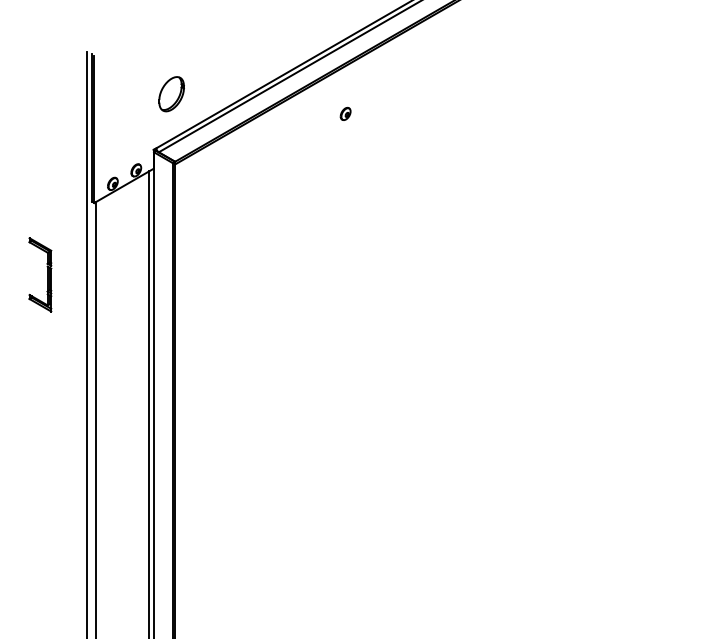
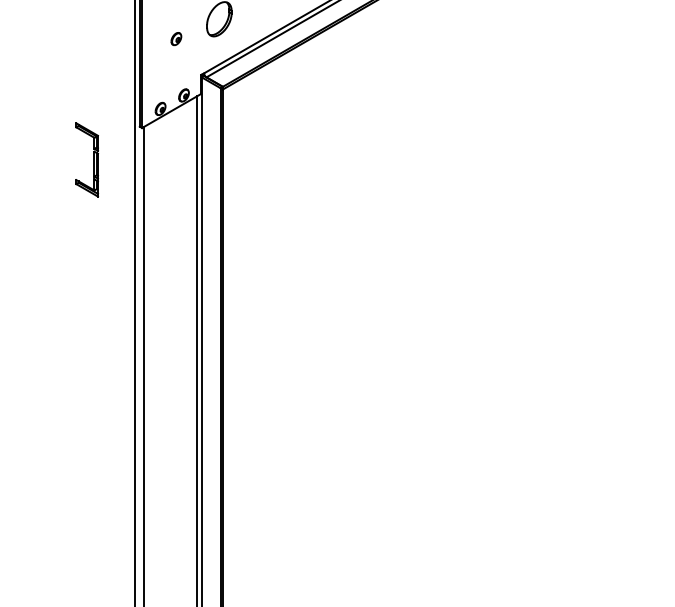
part: (345, 113) -> (176, 38), moved
part: (47, 274) -> (94, 159), moved

